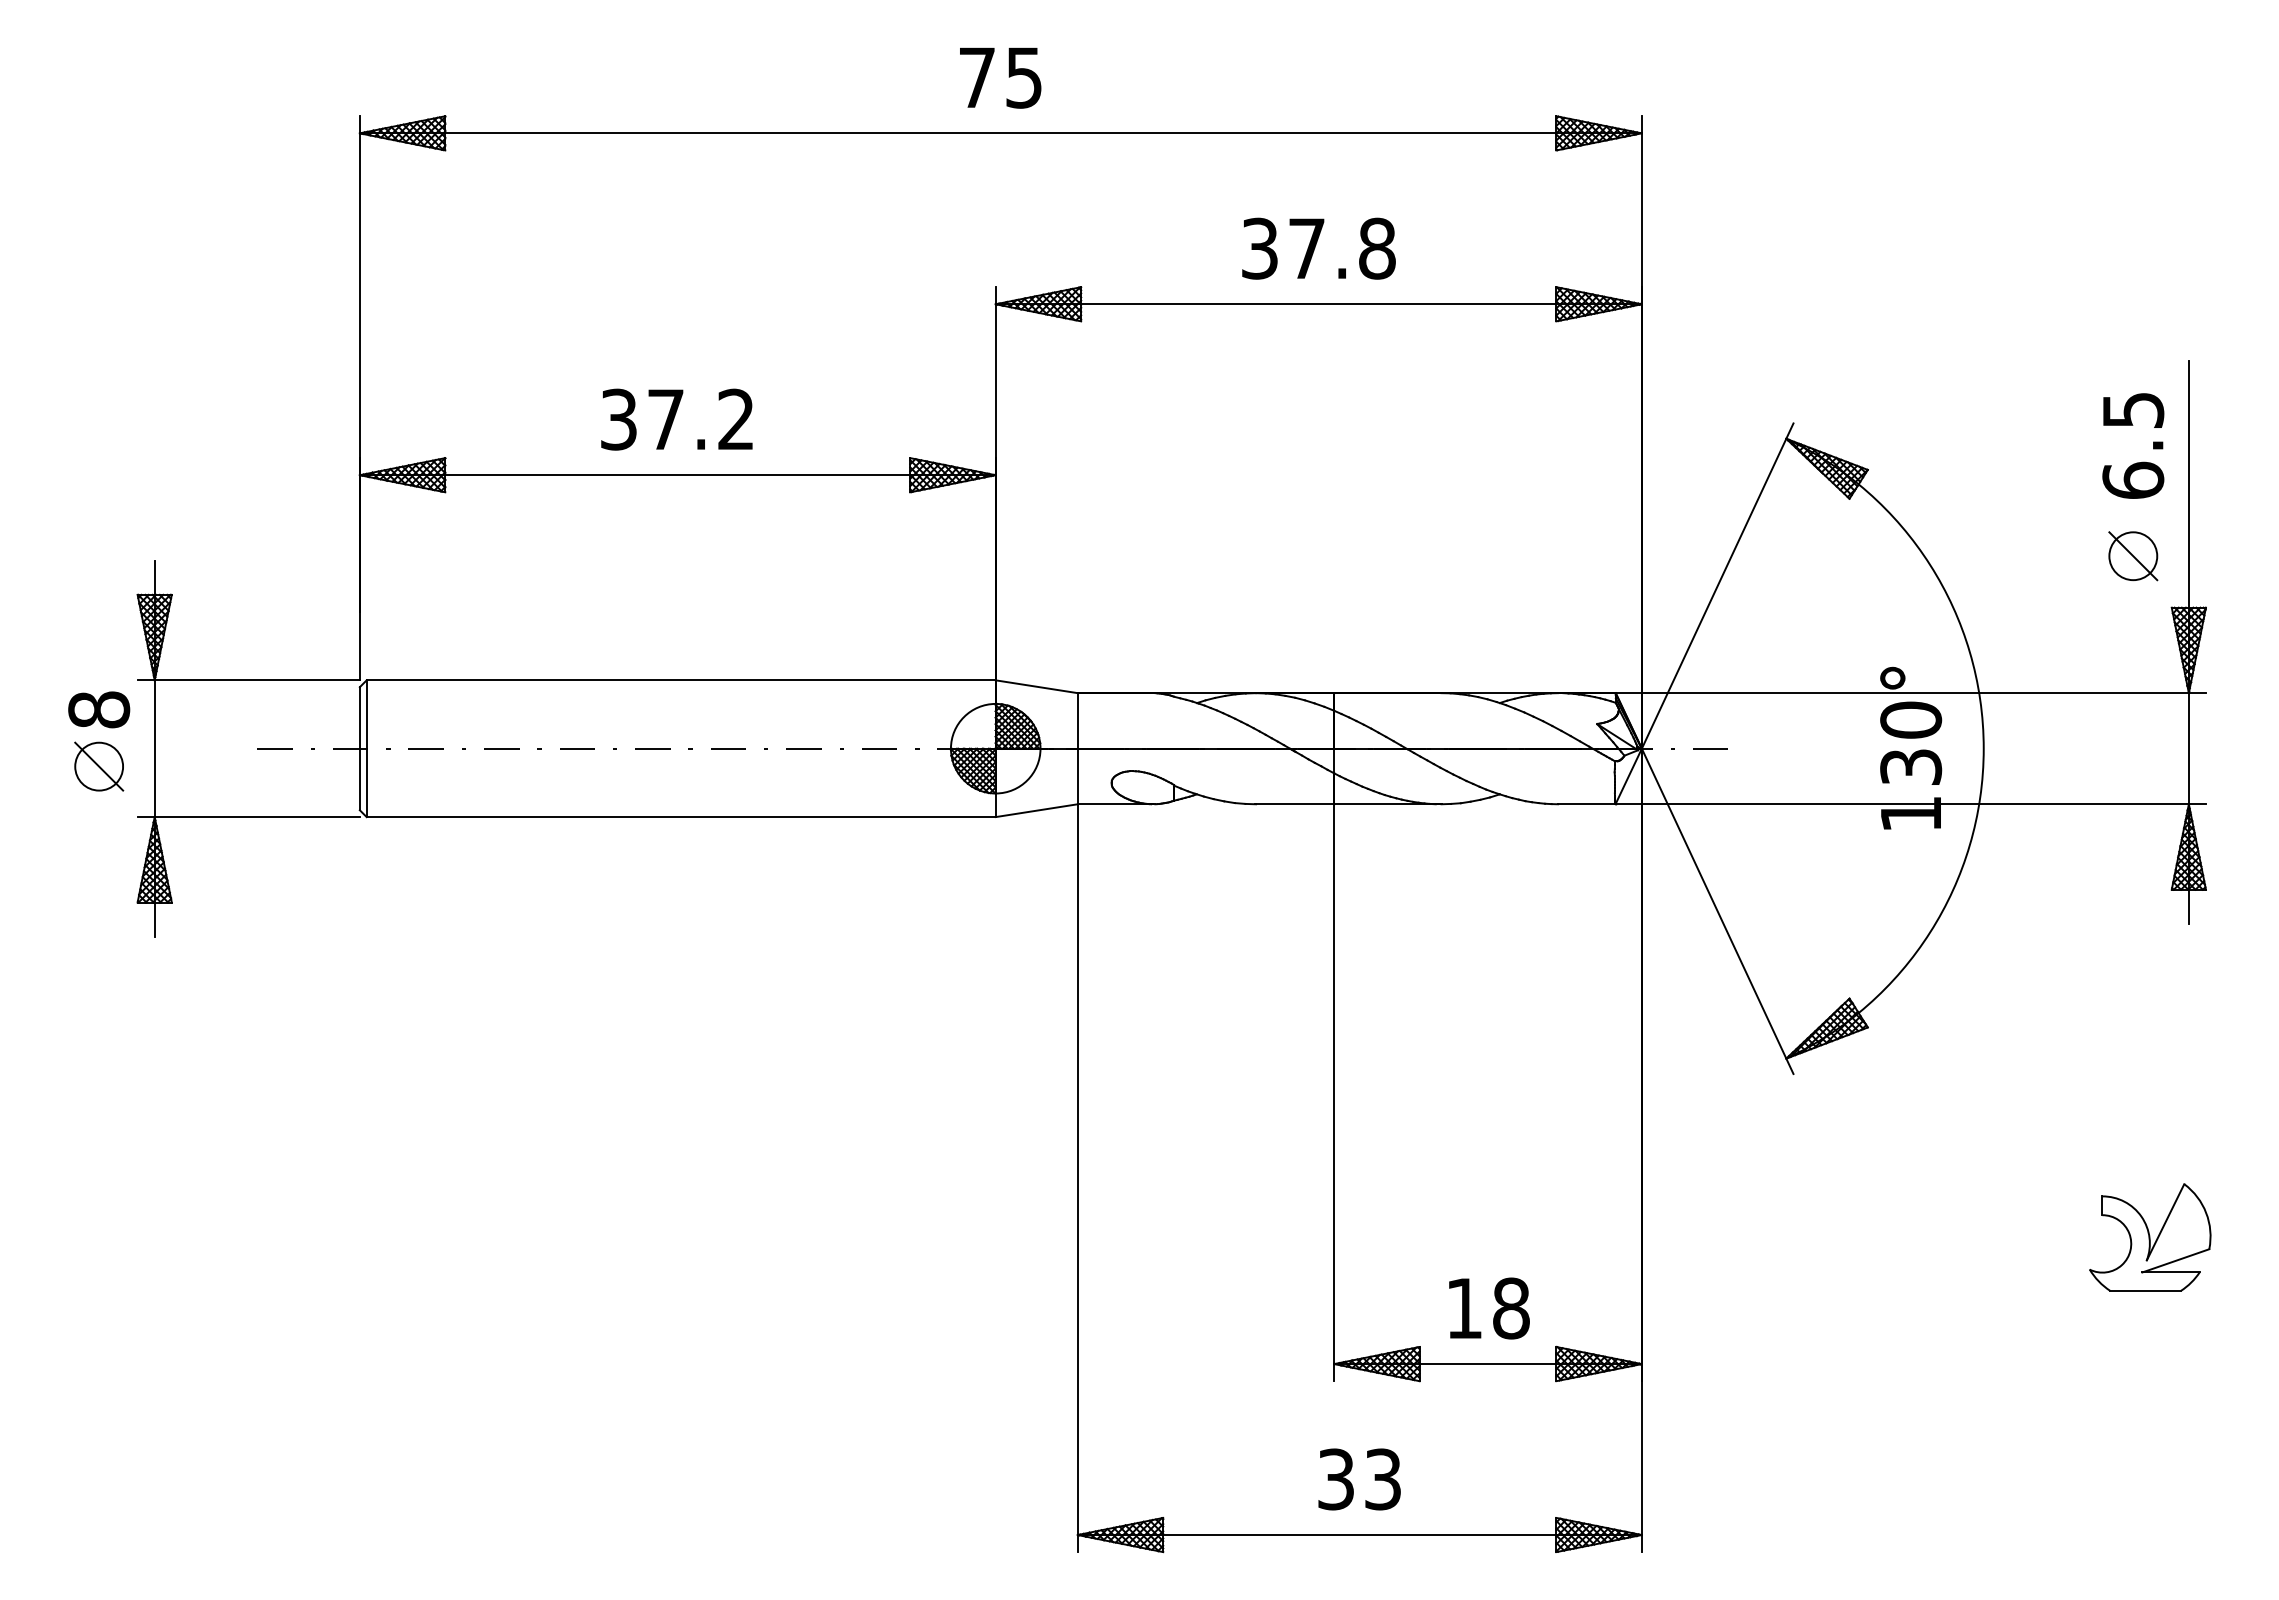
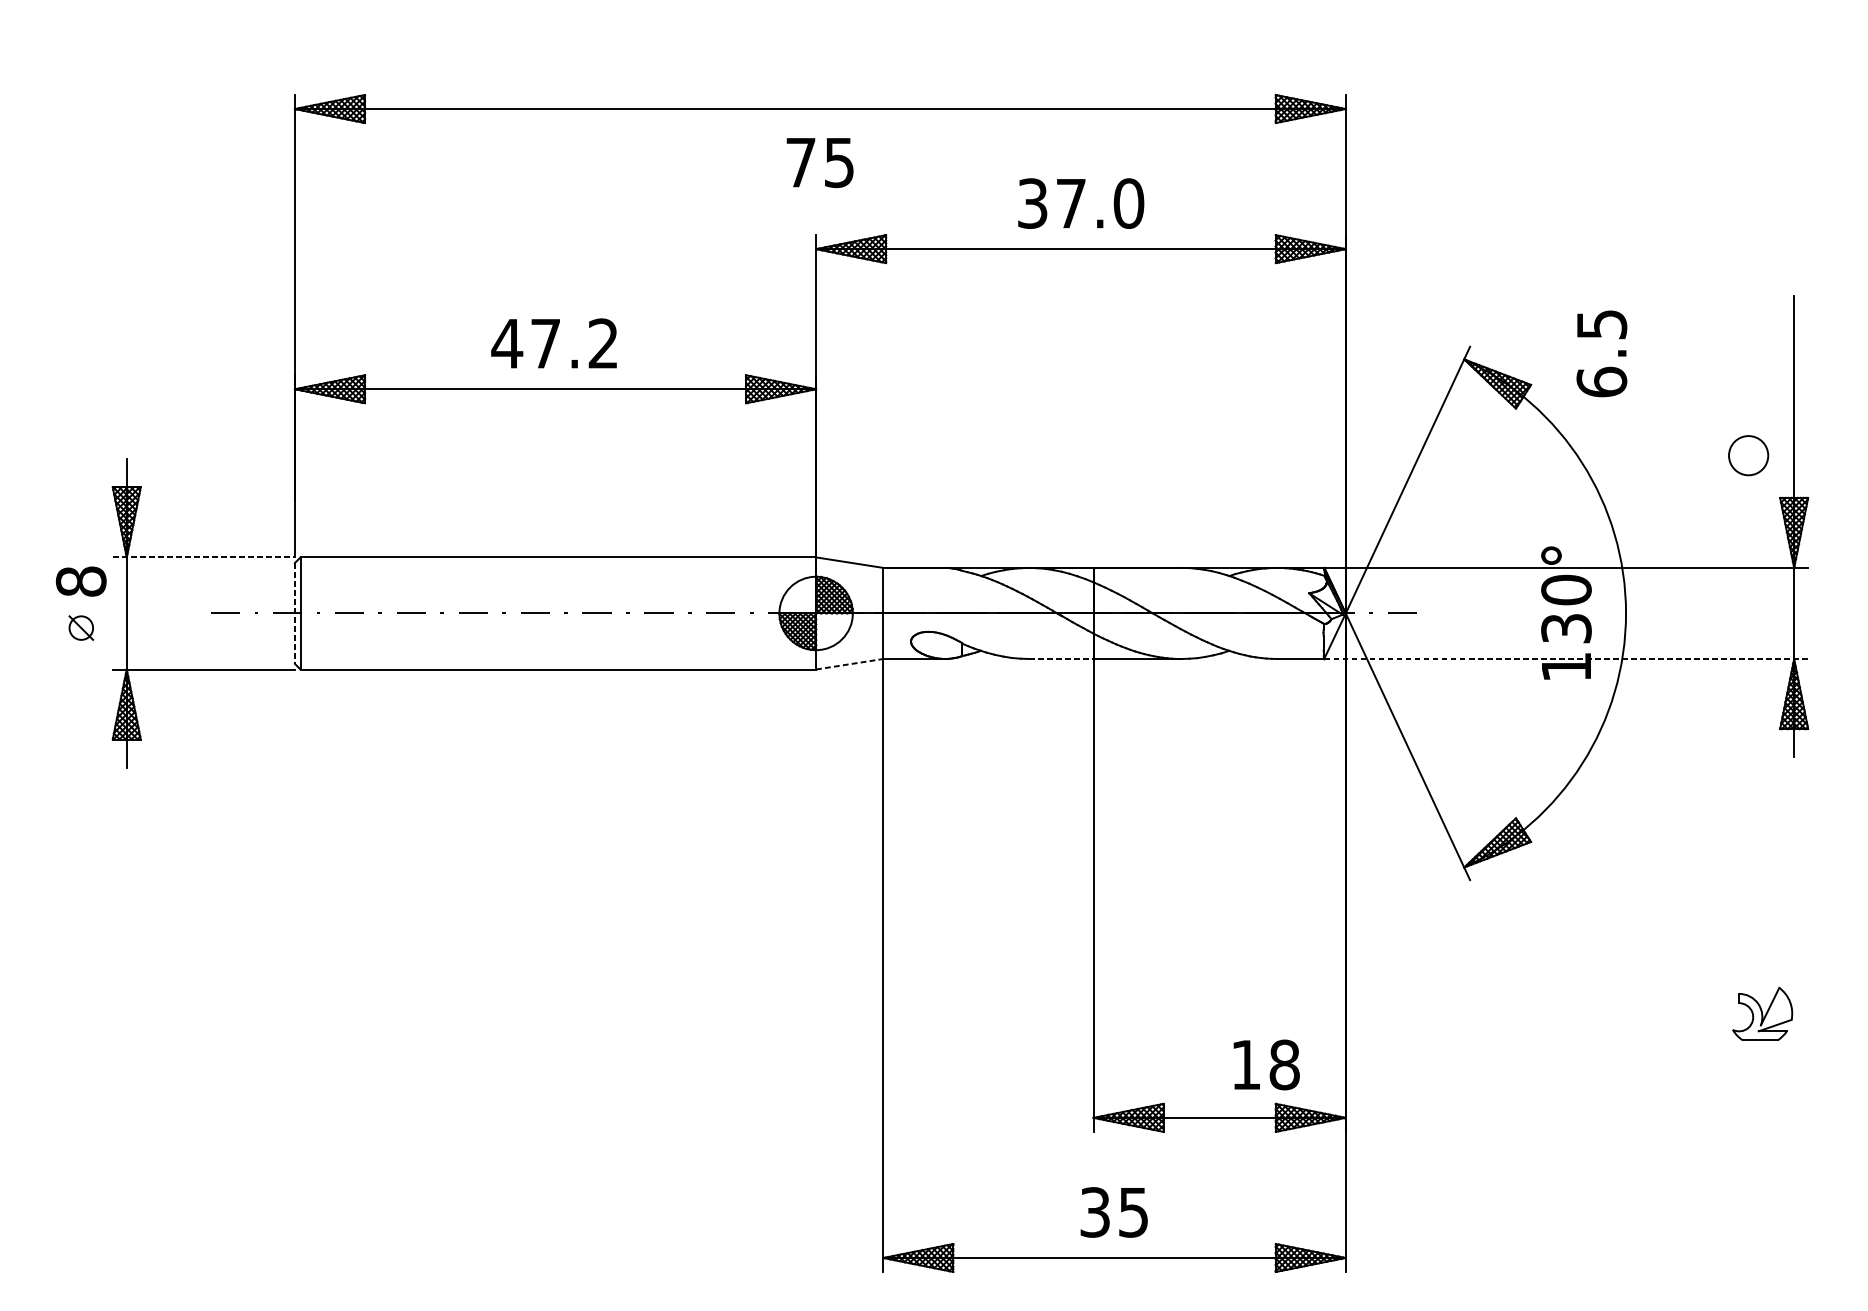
text: (1000, 77) -> (820, 162), moved
text: (1377, 248) -> (1129, 203), 37.8 -> 37.0
text: (618, 419) -> (506, 343), 37.2 -> 47.2
text: (2133, 445) -> (1602, 353), moved
line: (2133, 556) -> (1748, 455), removed
line: (249, 680) -> (204, 557), solid -> dashed
line: (359, 748) -> (294, 613), solid -> dashed
part: (99, 766) -> (81, 628), size x0.6
line: (1295, 804) -> (1061, 659), solid -> dashed
line: (1911, 804) -> (1566, 659), solid -> dashed
line: (1036, 810) -> (849, 664), solid -> dashed
part: (2150, 1237) -> (1762, 1014), size x0.6
text: (1489, 1308) -> (1266, 1064), moved
text: (1382, 1478) -> (1133, 1211), 33 -> 35

